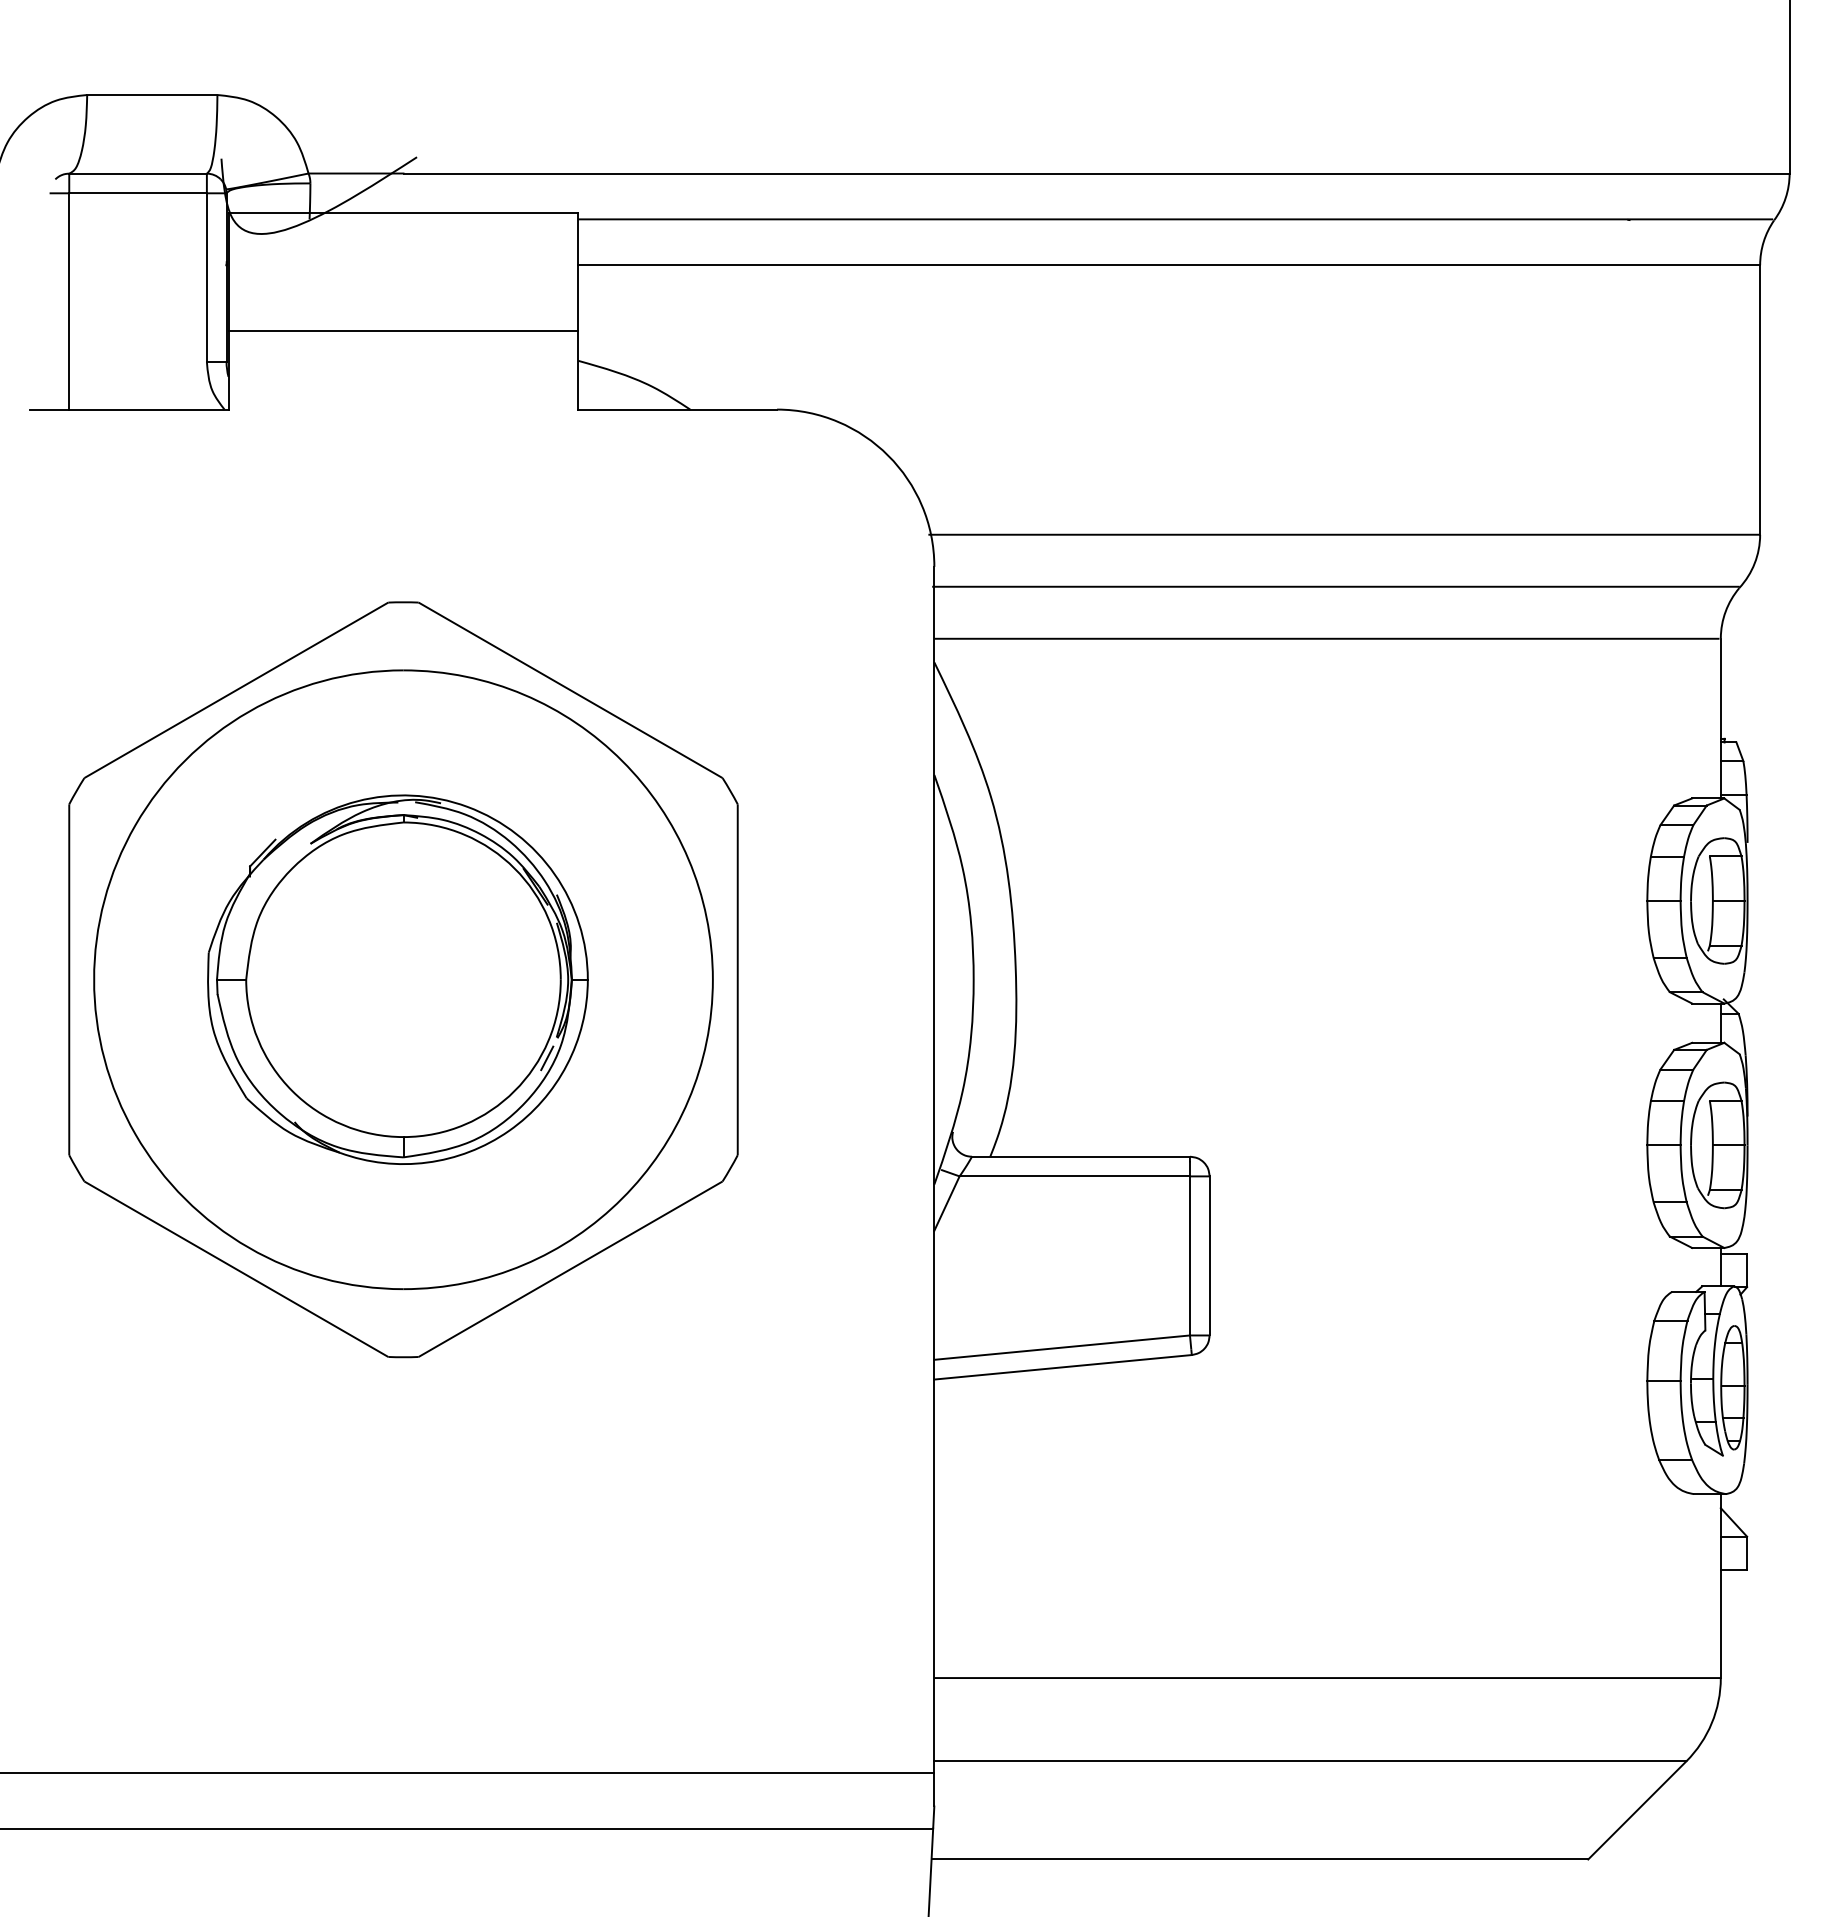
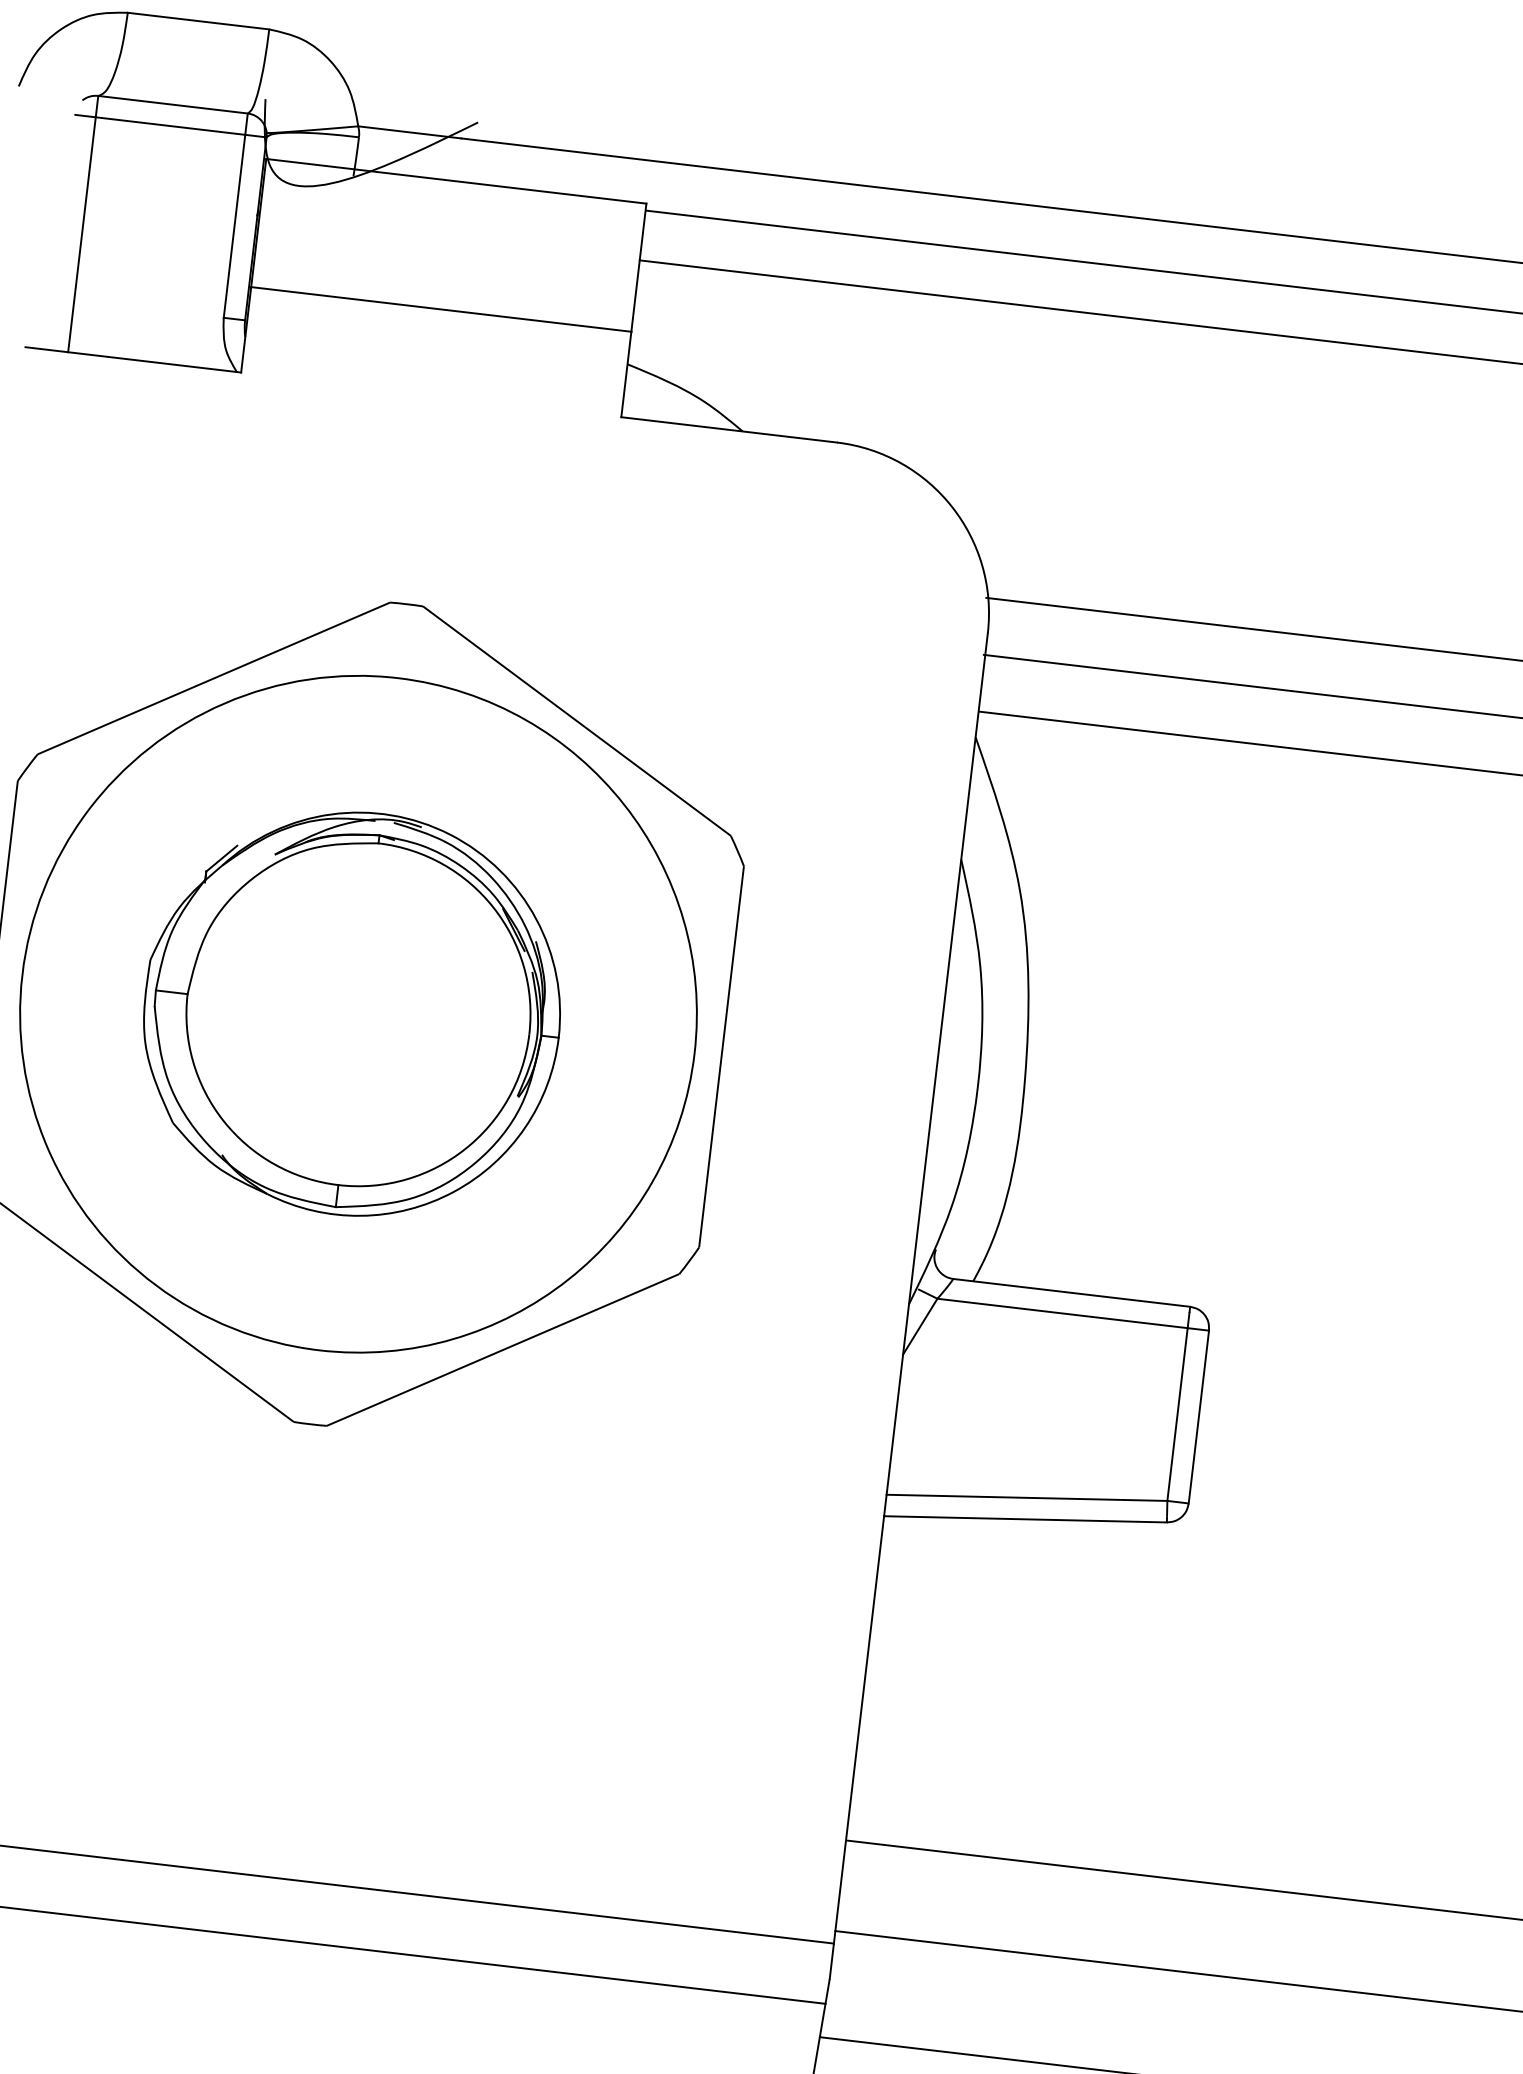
line: (547, 1058) -> (504, 1118), removed

